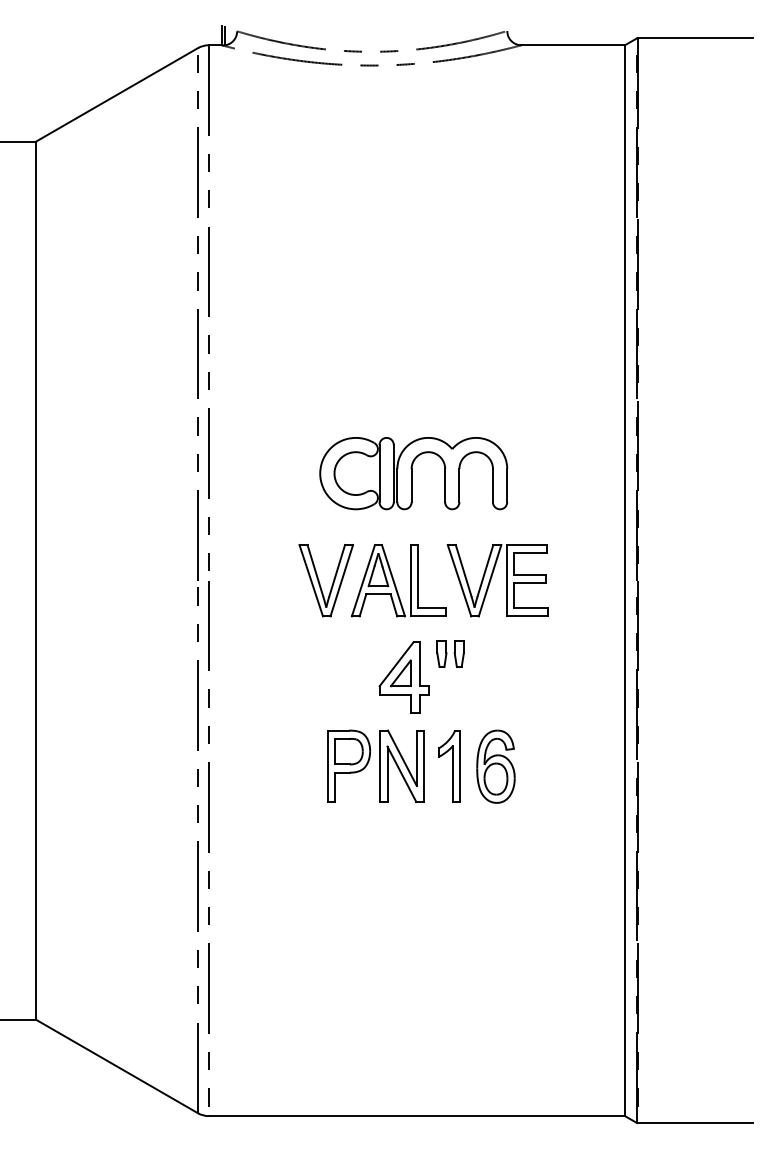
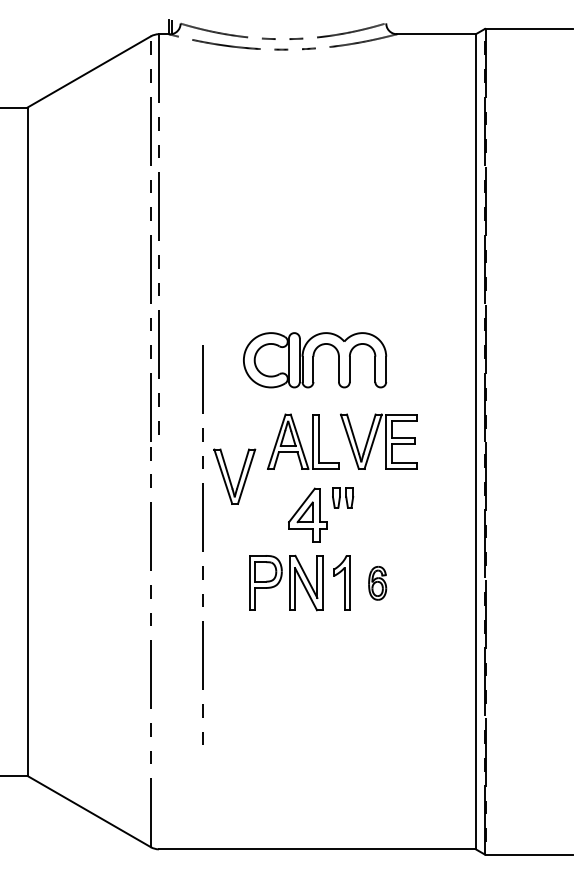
part: (332, 582) -> (239, 478), moved
part: (495, 766) -> (377, 583), size x0.6
line: (208, 843) -> (202, 545), moved

